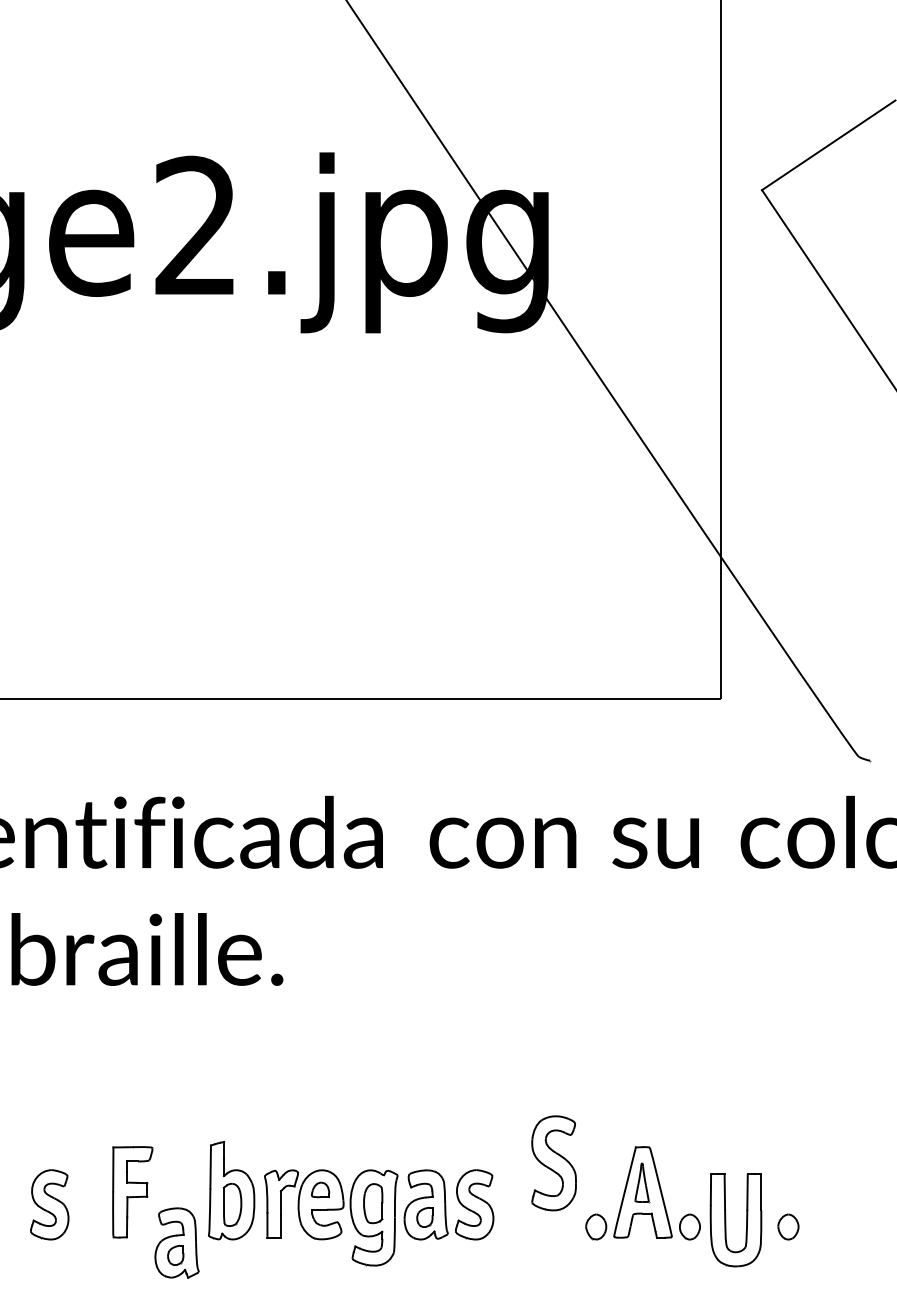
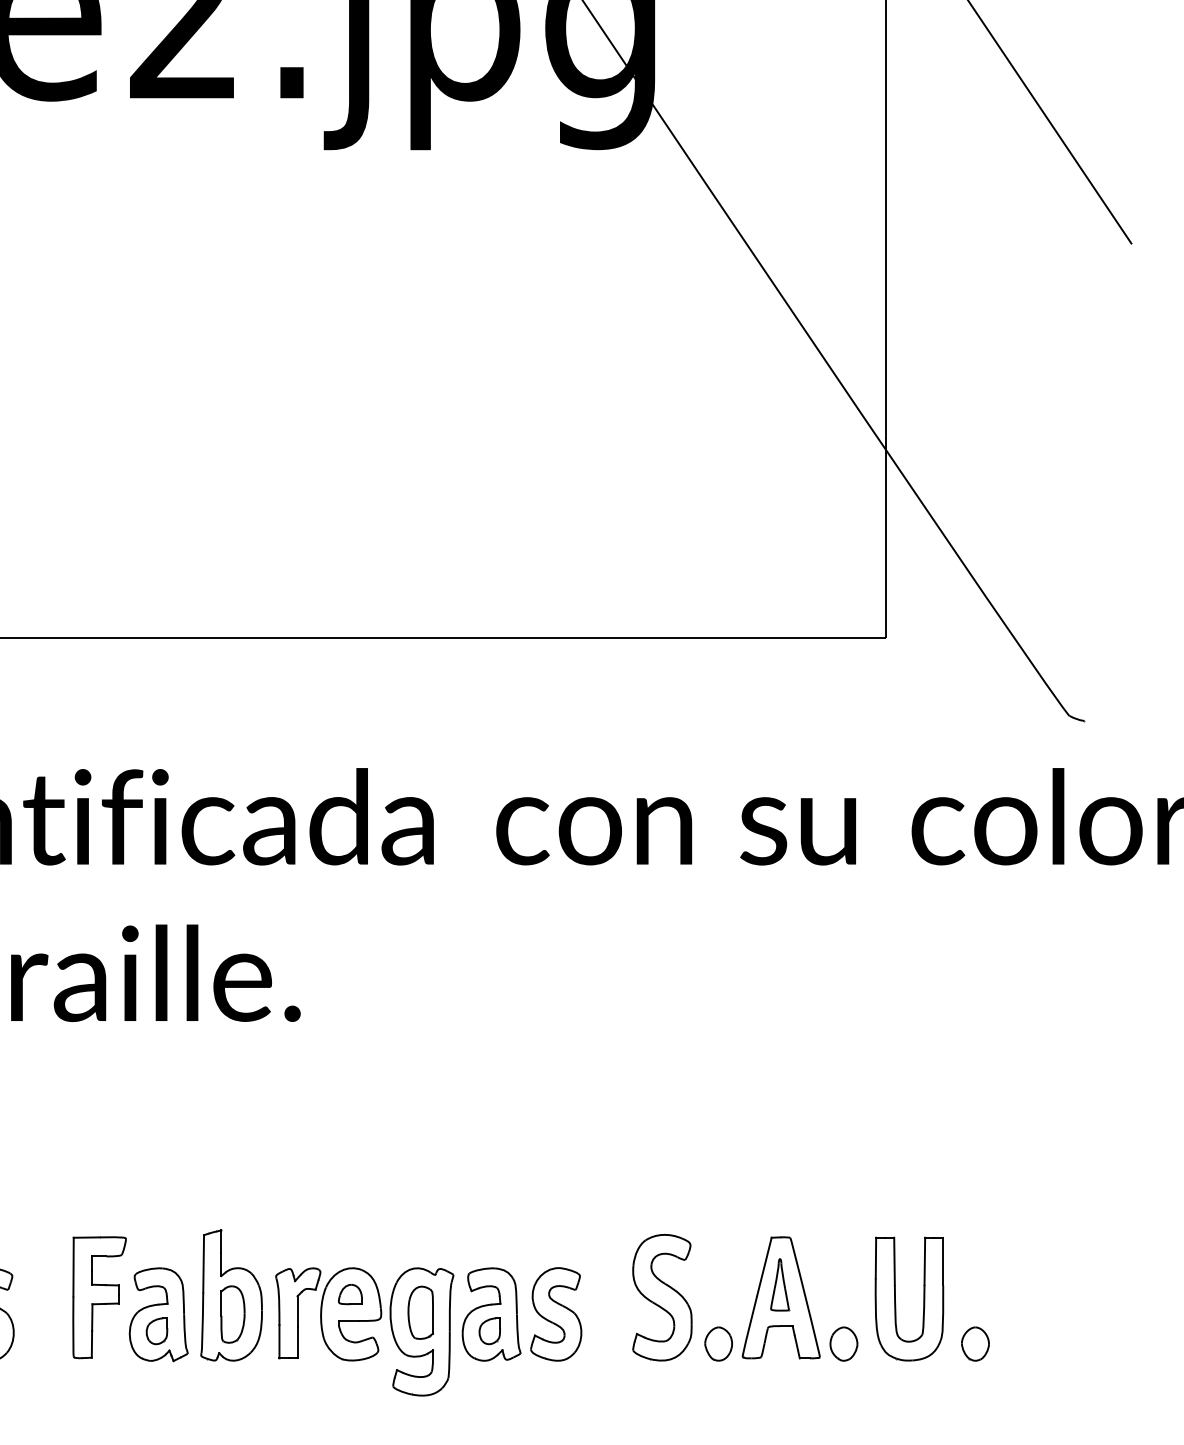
part: (553, 1163) -> (661, 1297), moved
part: (726, 1220) -> (896, 1299), moved
part: (176, 1242) -> (157, 1313), moved

